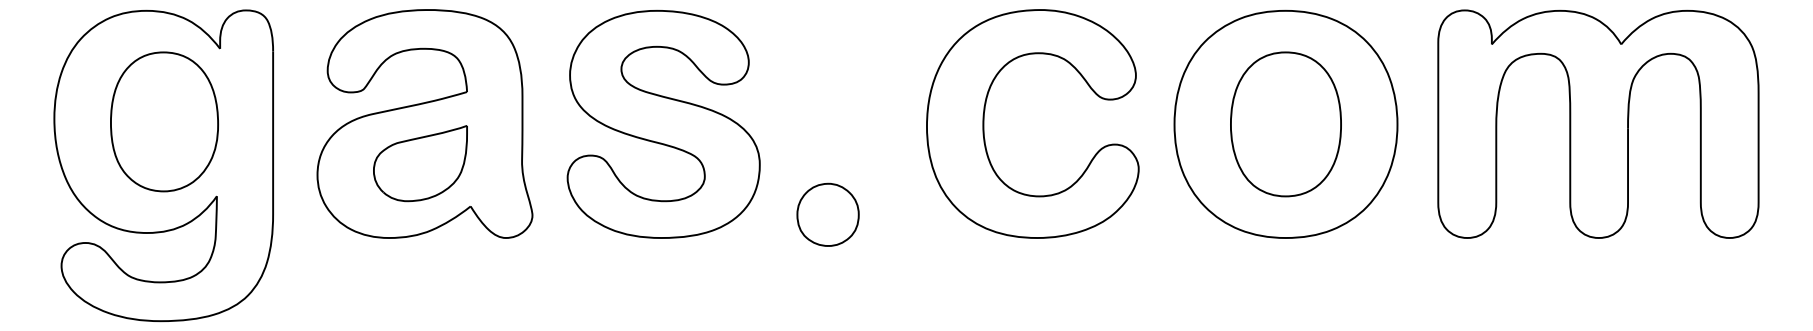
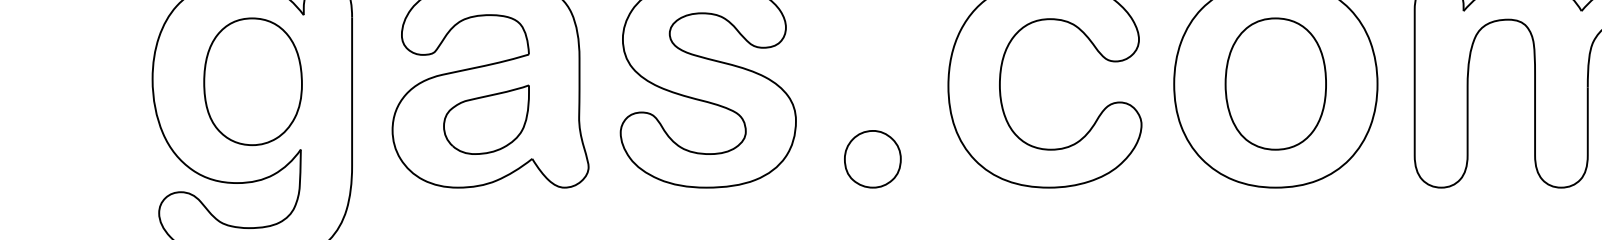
part: (827, 214) -> (872, 158), moved

